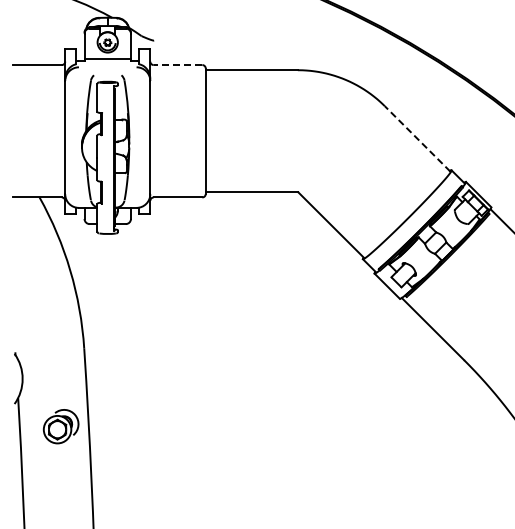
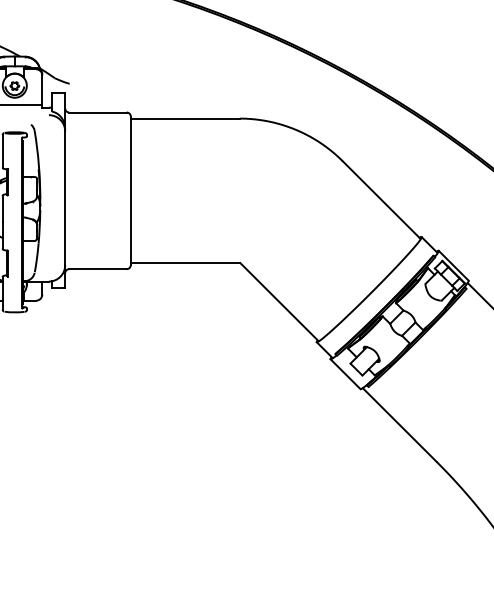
line: (177, 65) -> (97, 113), dashed -> solid
line: (417, 138) -> (381, 199), dashed -> solid

